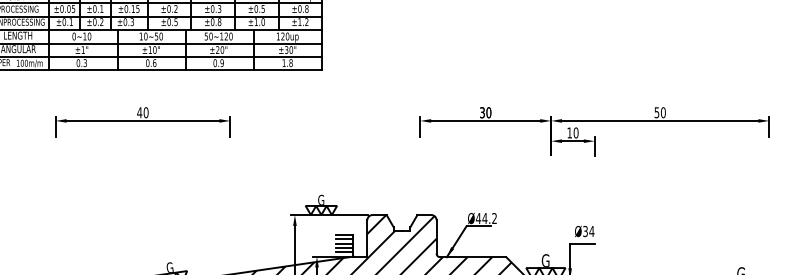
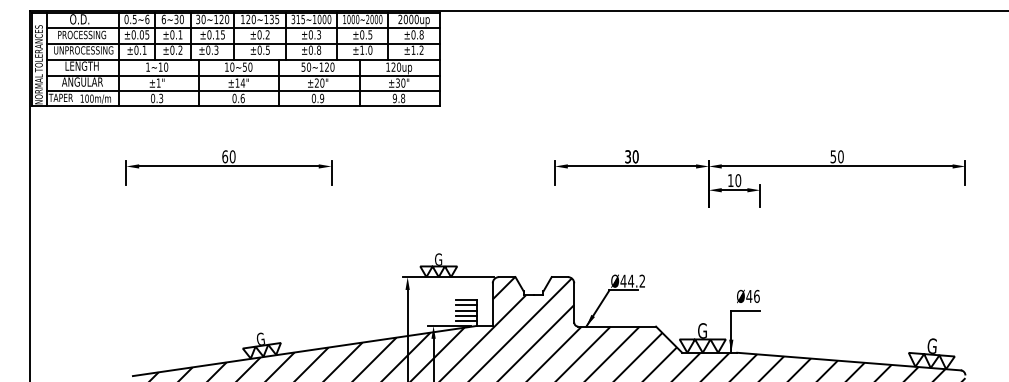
text: (74, 35) -> (148, 66), 0~10 -> 1~10
text: (154, 49) -> (242, 82), ±10" -> ±14"
text: (283, 63) -> (394, 98), 1.8 -> 9.8
text: (140, 112) -> (225, 156), 40 -> 60
text: (588, 231) -> (752, 296), Ø34 -> Ø46

